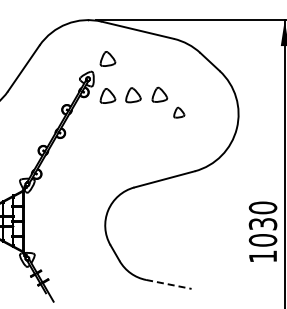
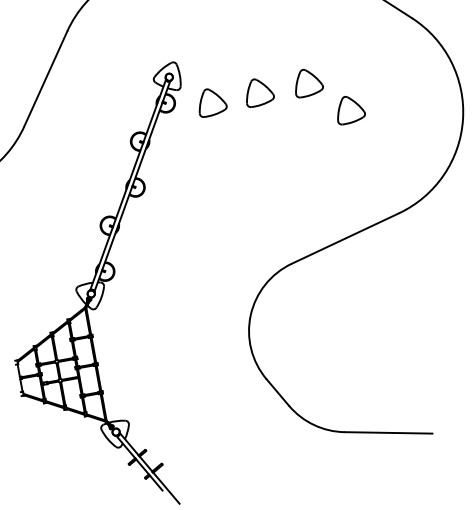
part: (107, 58) -> (198, 32), removed
part: (179, 112) -> (350, 108), size x1.43
line: (169, 284) -> (389, 432), dashed -> solid

